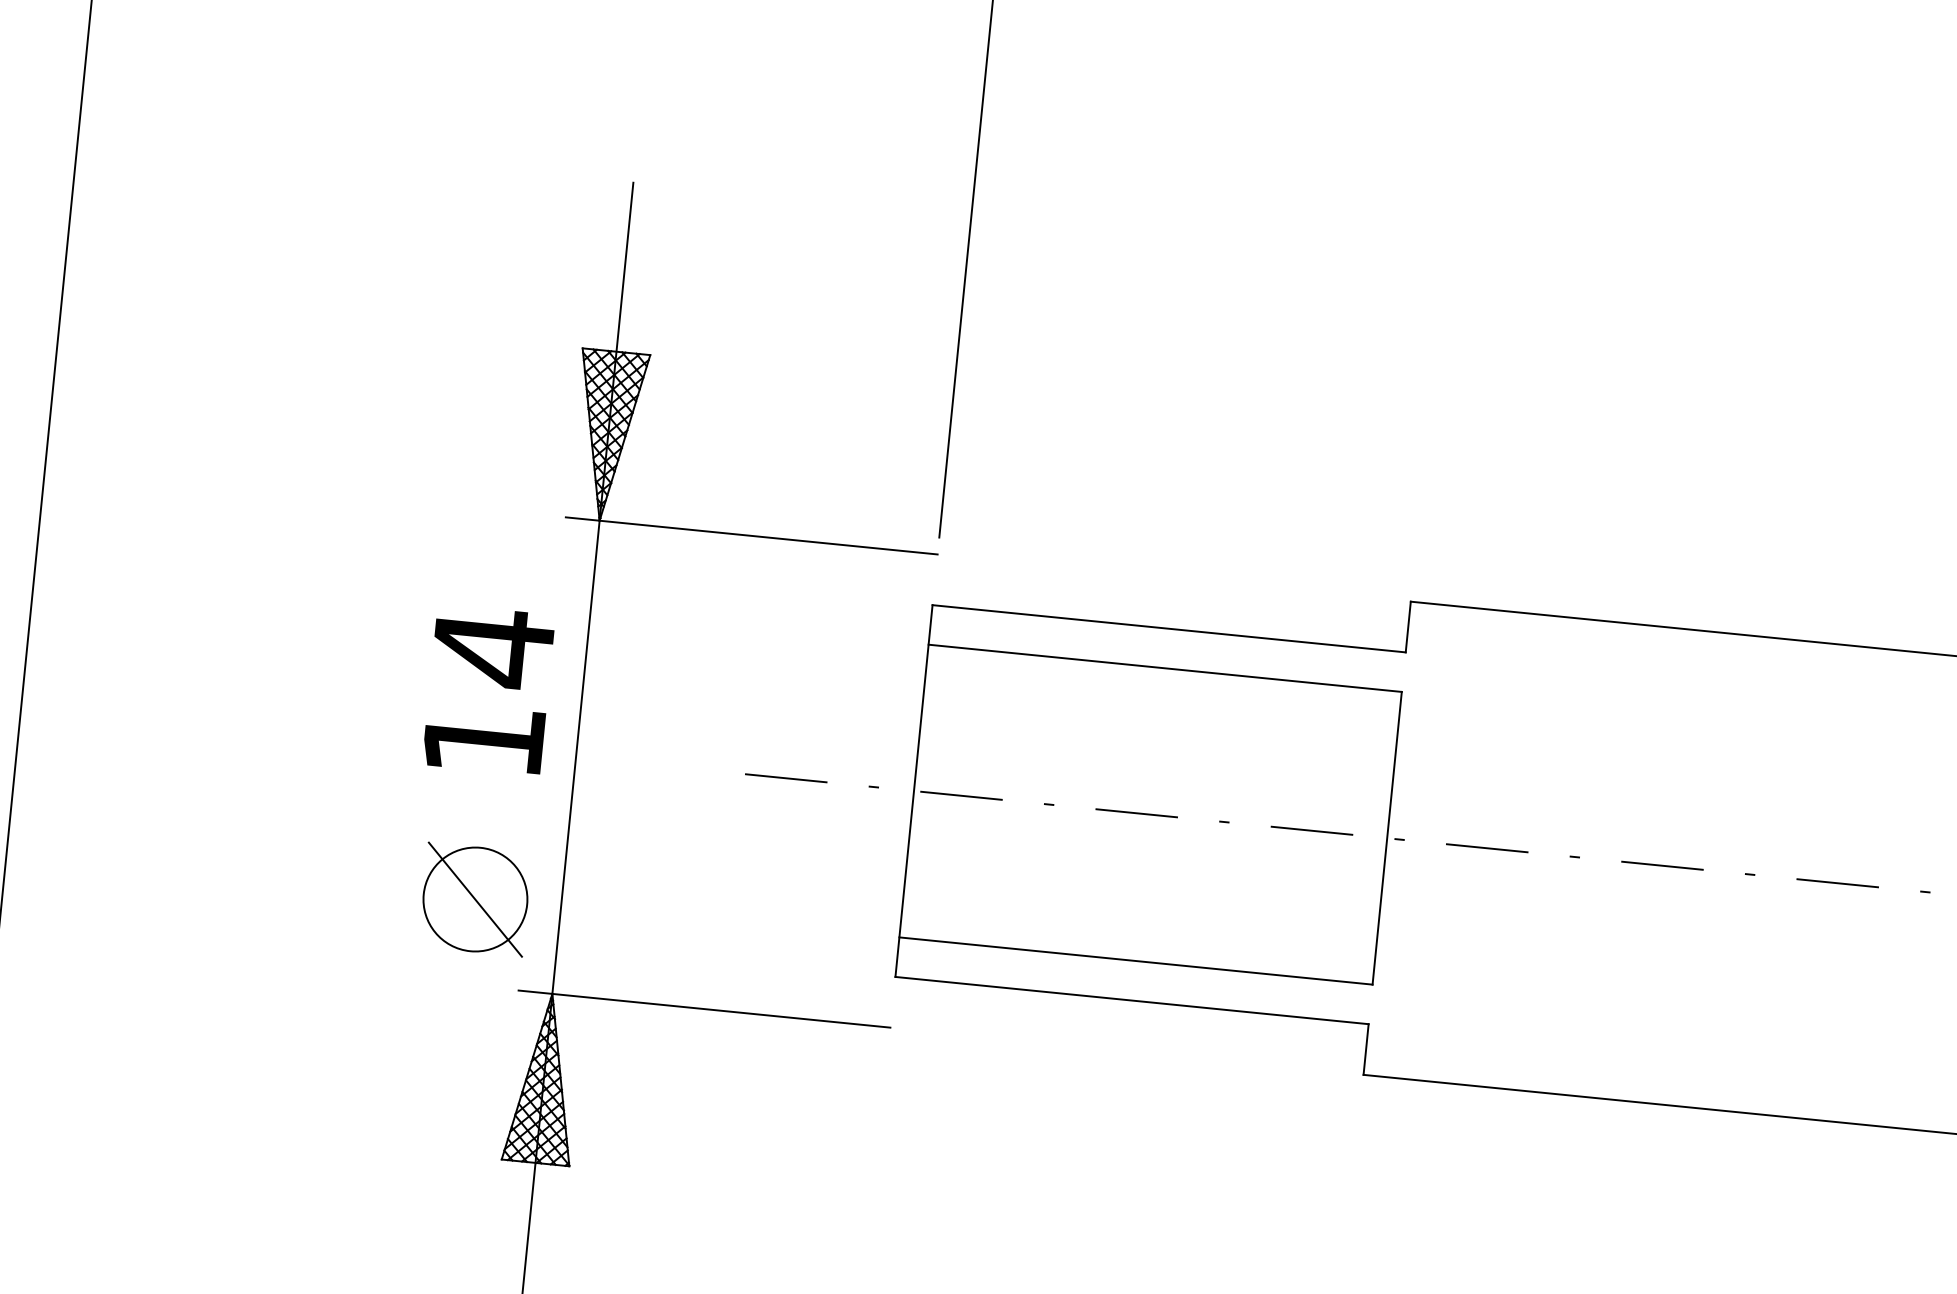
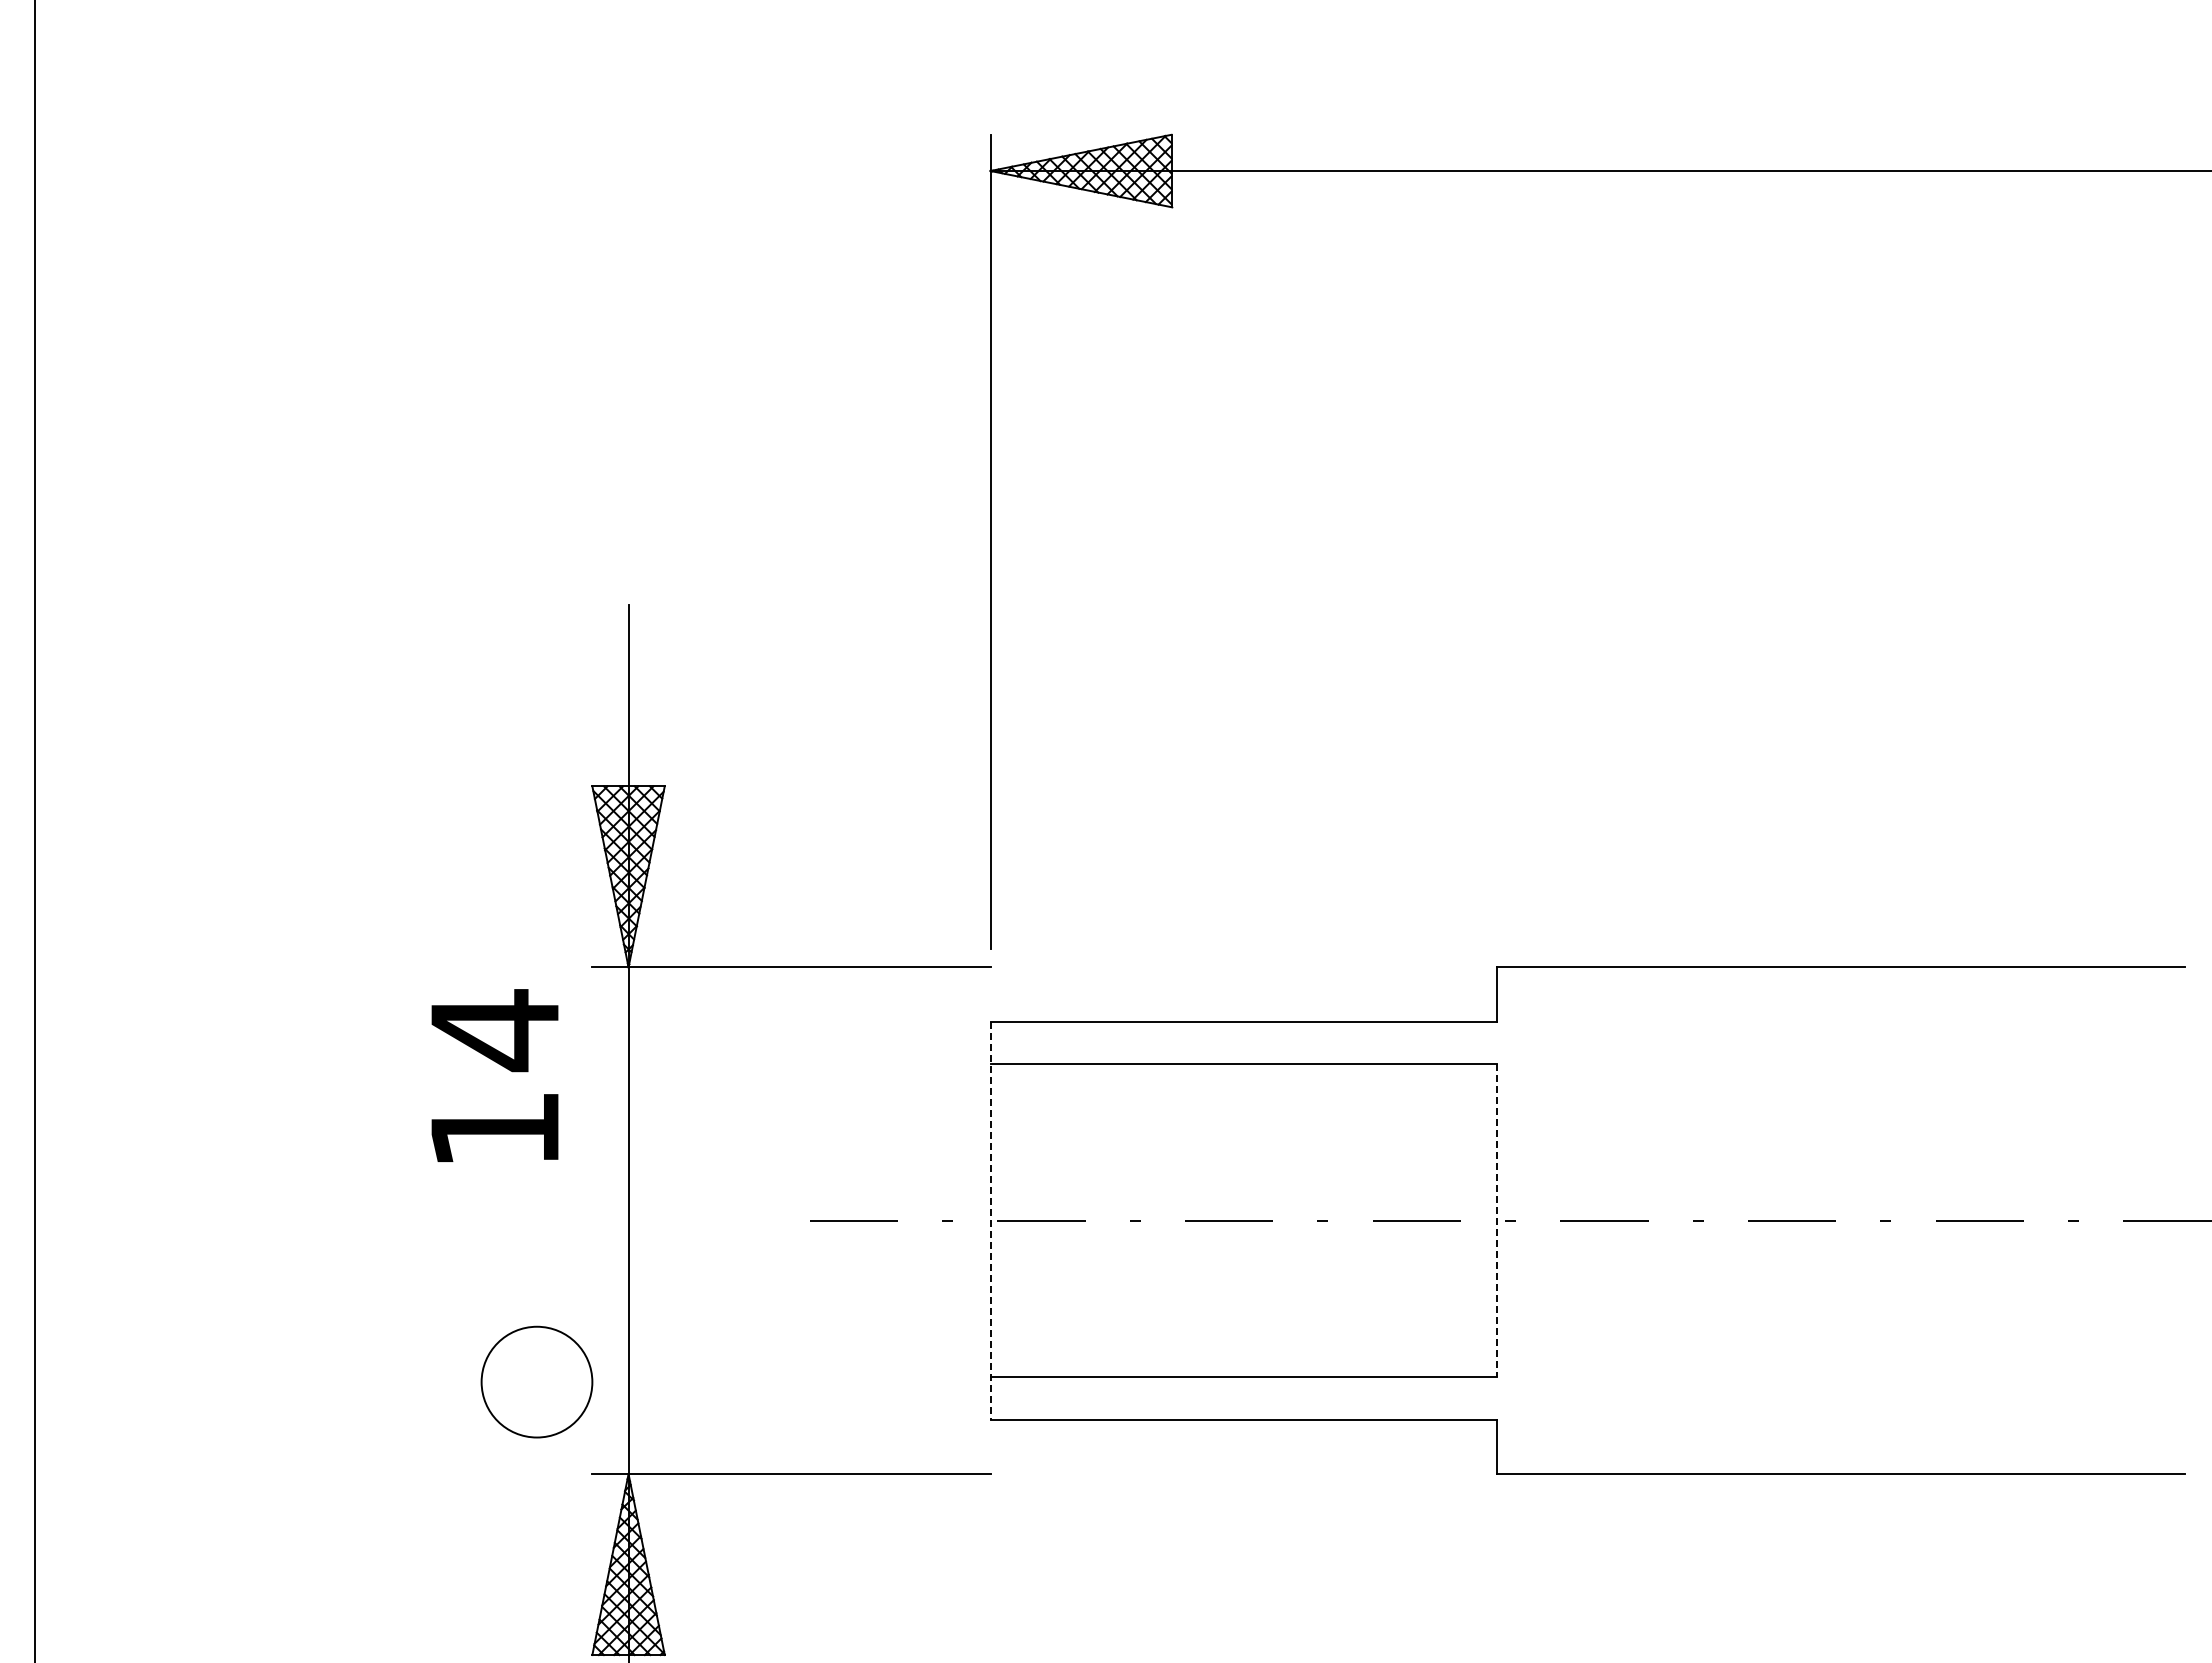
text: (488, 689) -> (494, 1075), moved
line: (913, 791) -> (990, 1221), solid -> dashed
line: (1387, 838) -> (1497, 1220), solid -> dashed
line: (475, 898) -> (536, 1381), removed

